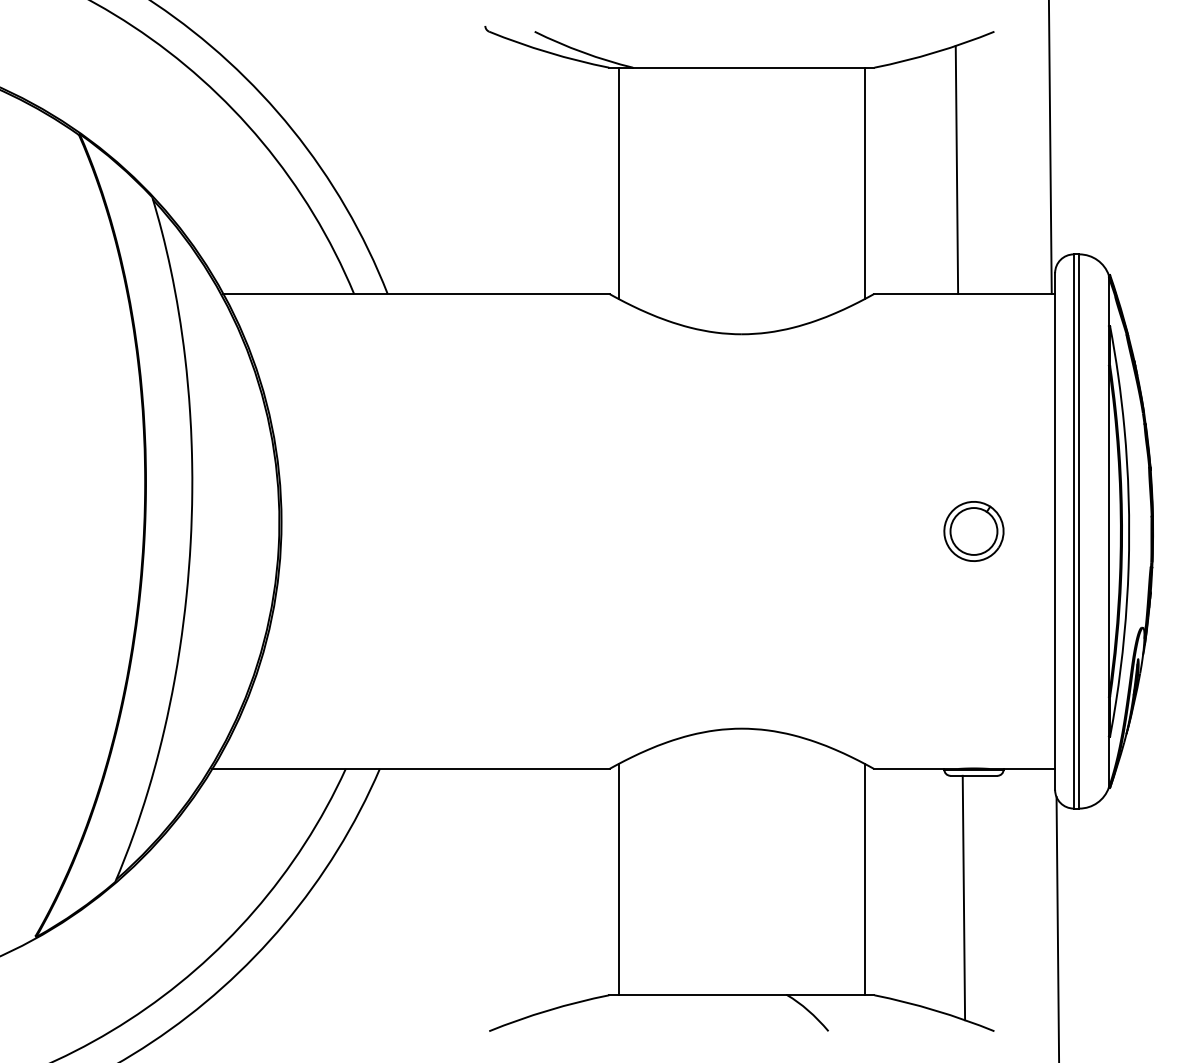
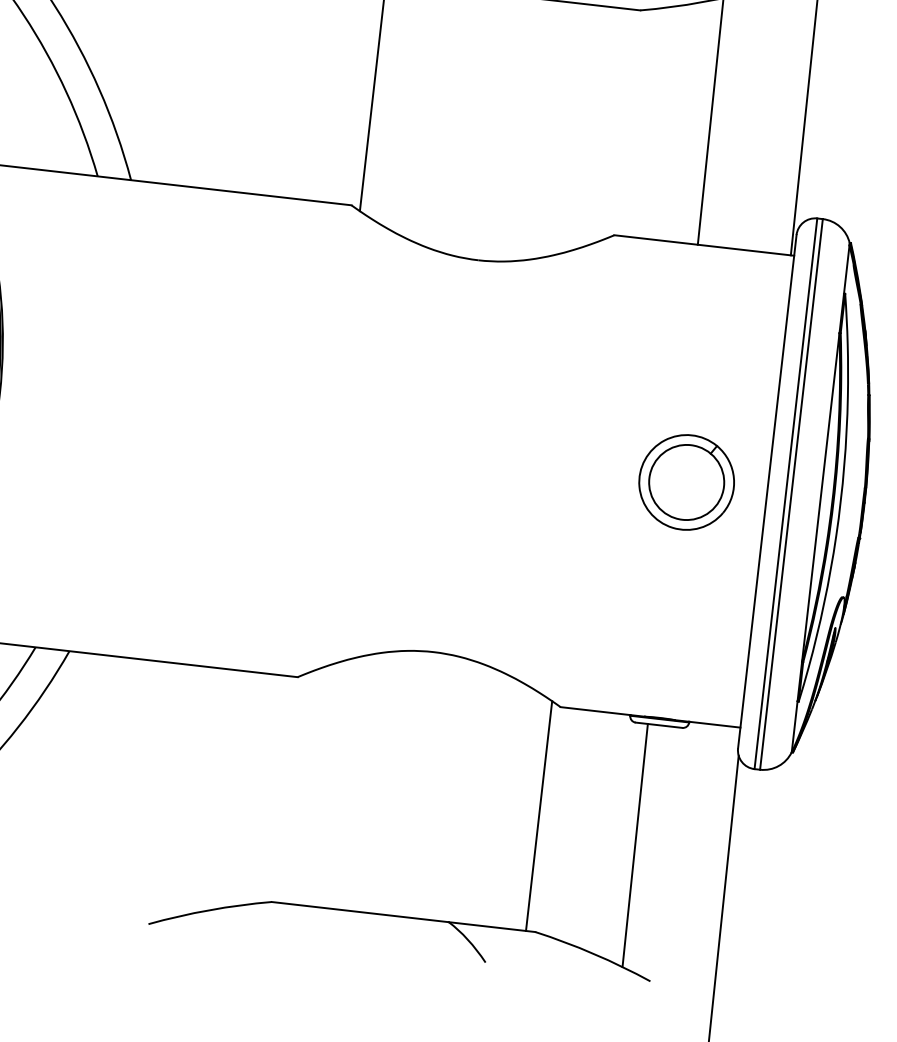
line: (865, 182) -> (618, 123), removed
part: (973, 531) -> (686, 482), size x1.6
line: (618, 879) -> (294, 788), removed

